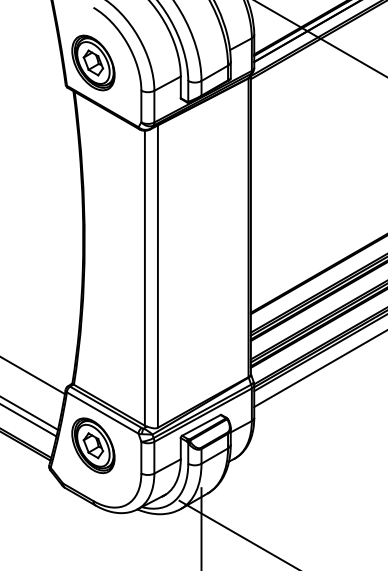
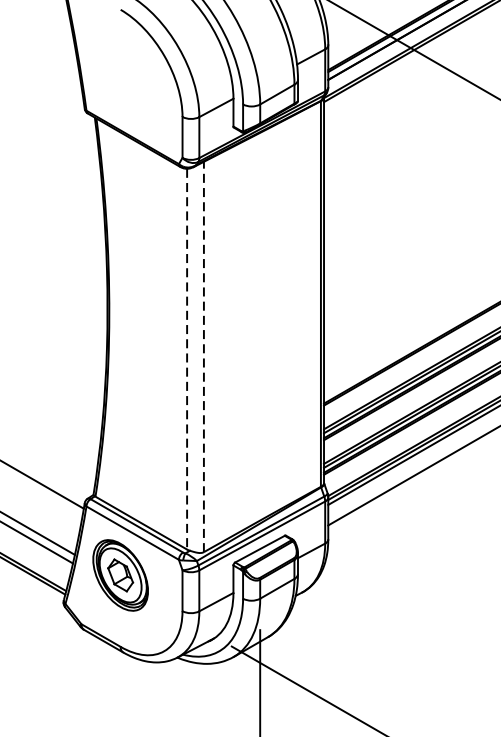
part: (93, 62) -> (120, 80), removed
line: (157, 276) -> (203, 356), solid -> dashed
line: (144, 278) -> (186, 359), solid -> dashed

